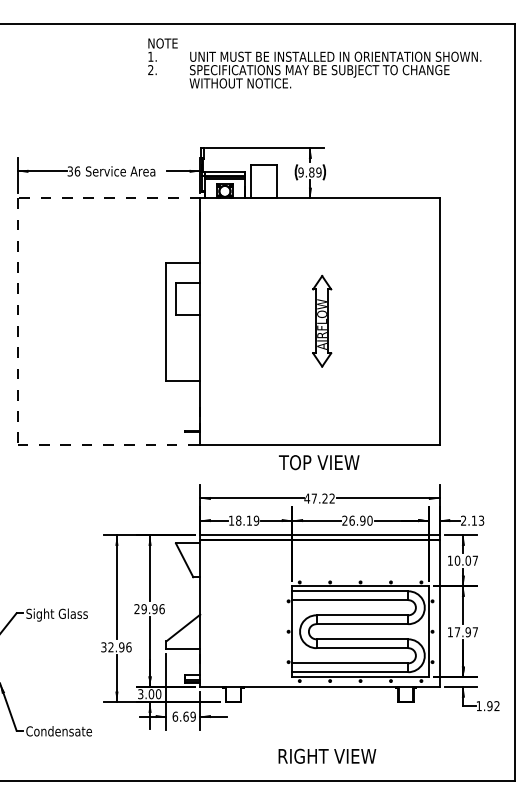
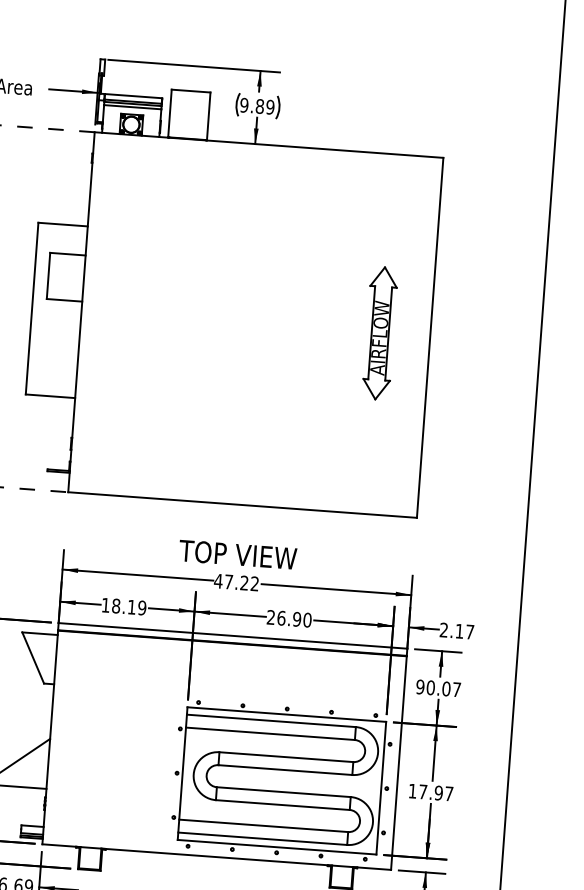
part: (322, 320) -> (380, 332), moved
text: (319, 462) -> (238, 554), moved
text: (481, 520) -> (470, 631), 2.13 -> 2.17
text: (450, 560) -> (420, 686), 10.07 -> 90.07

